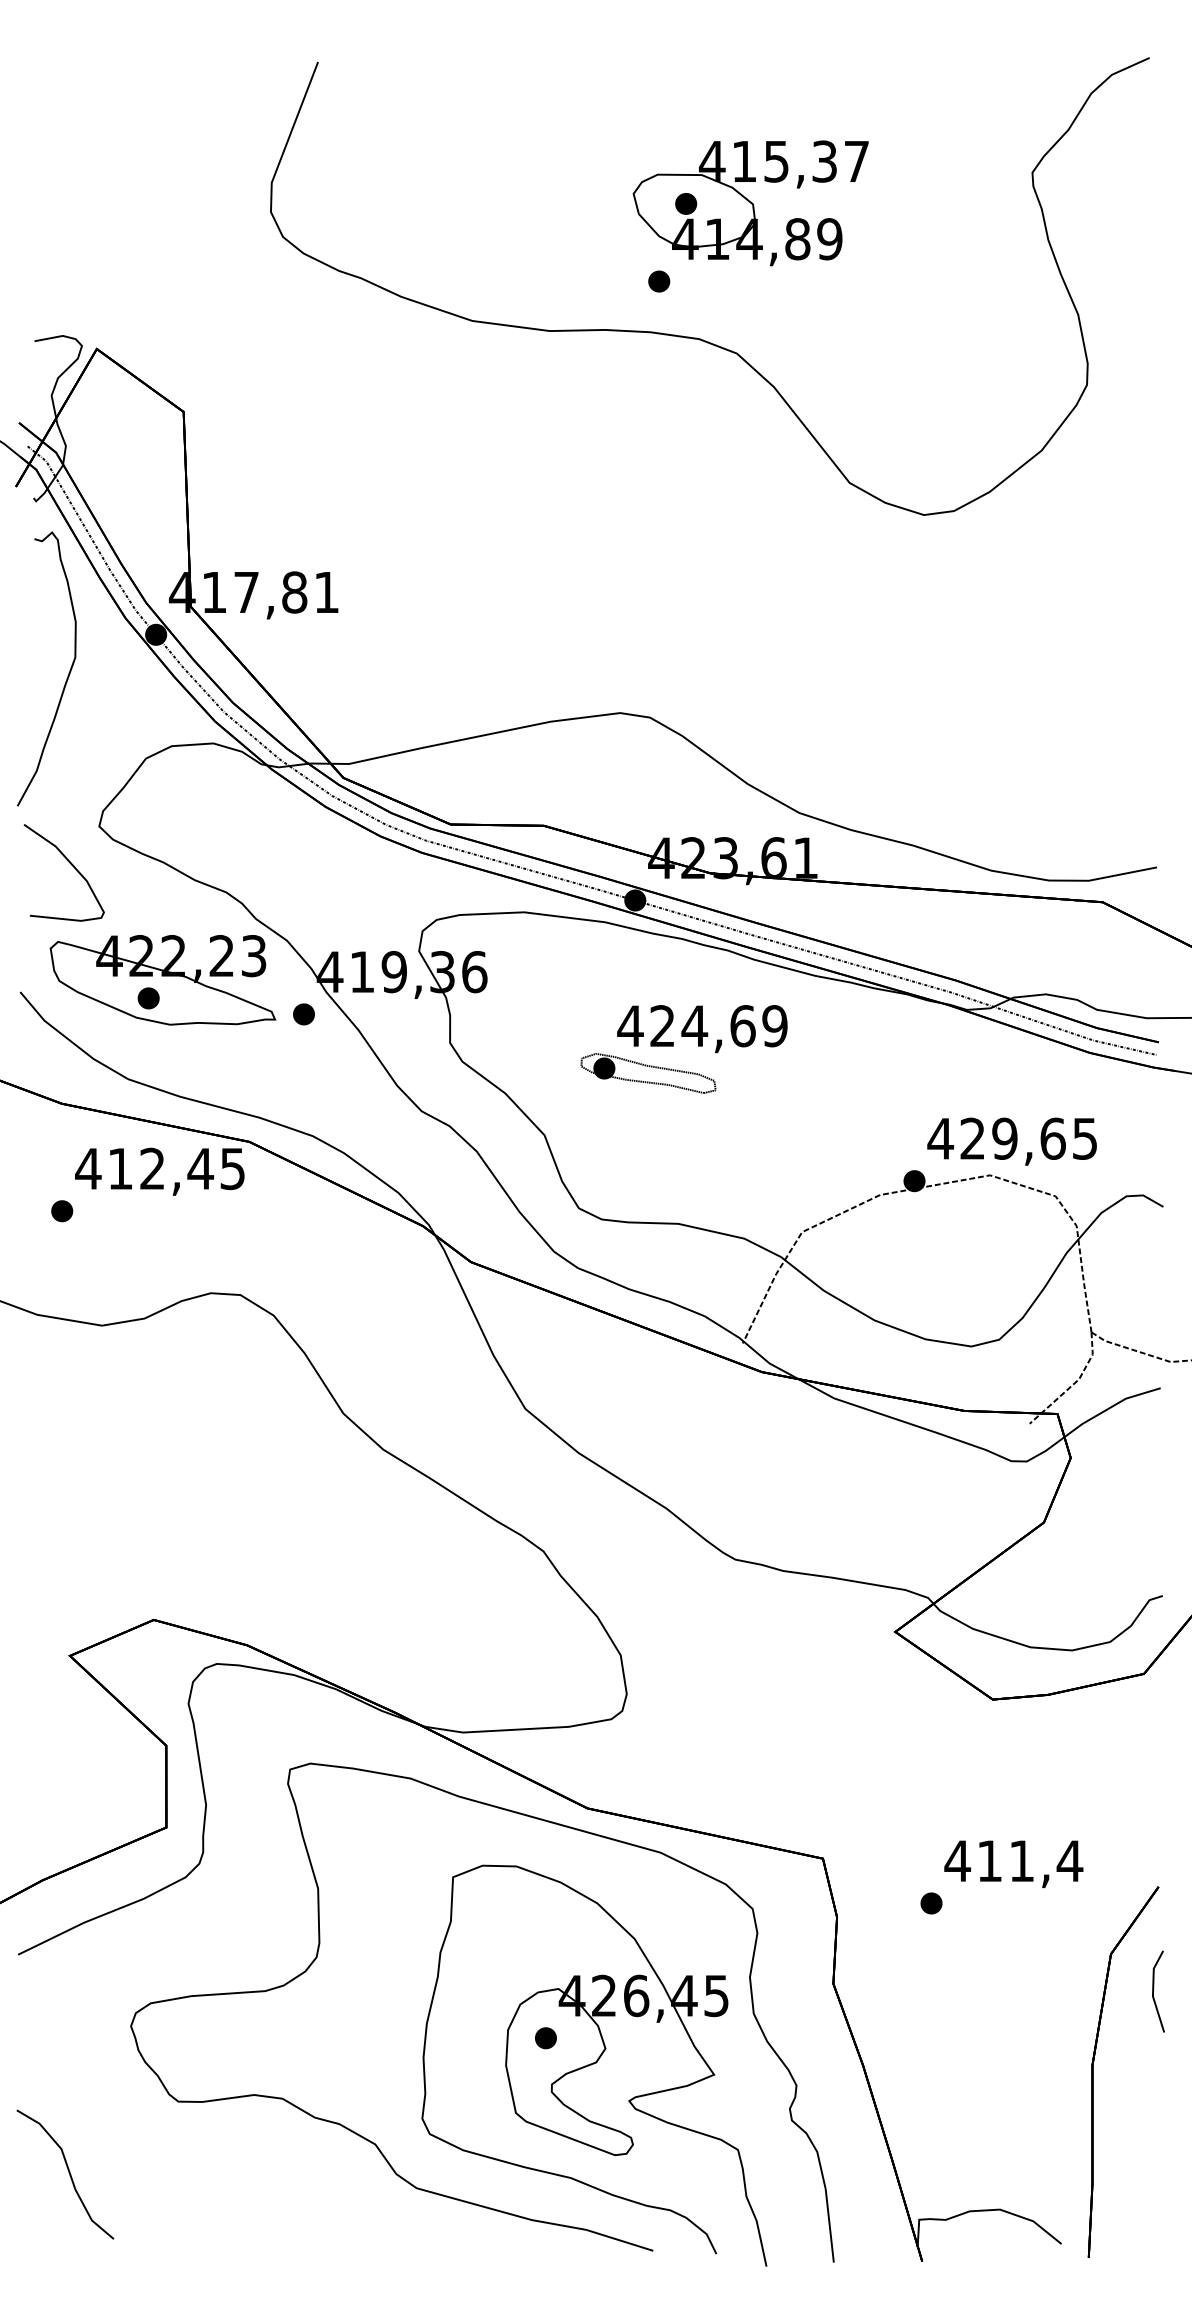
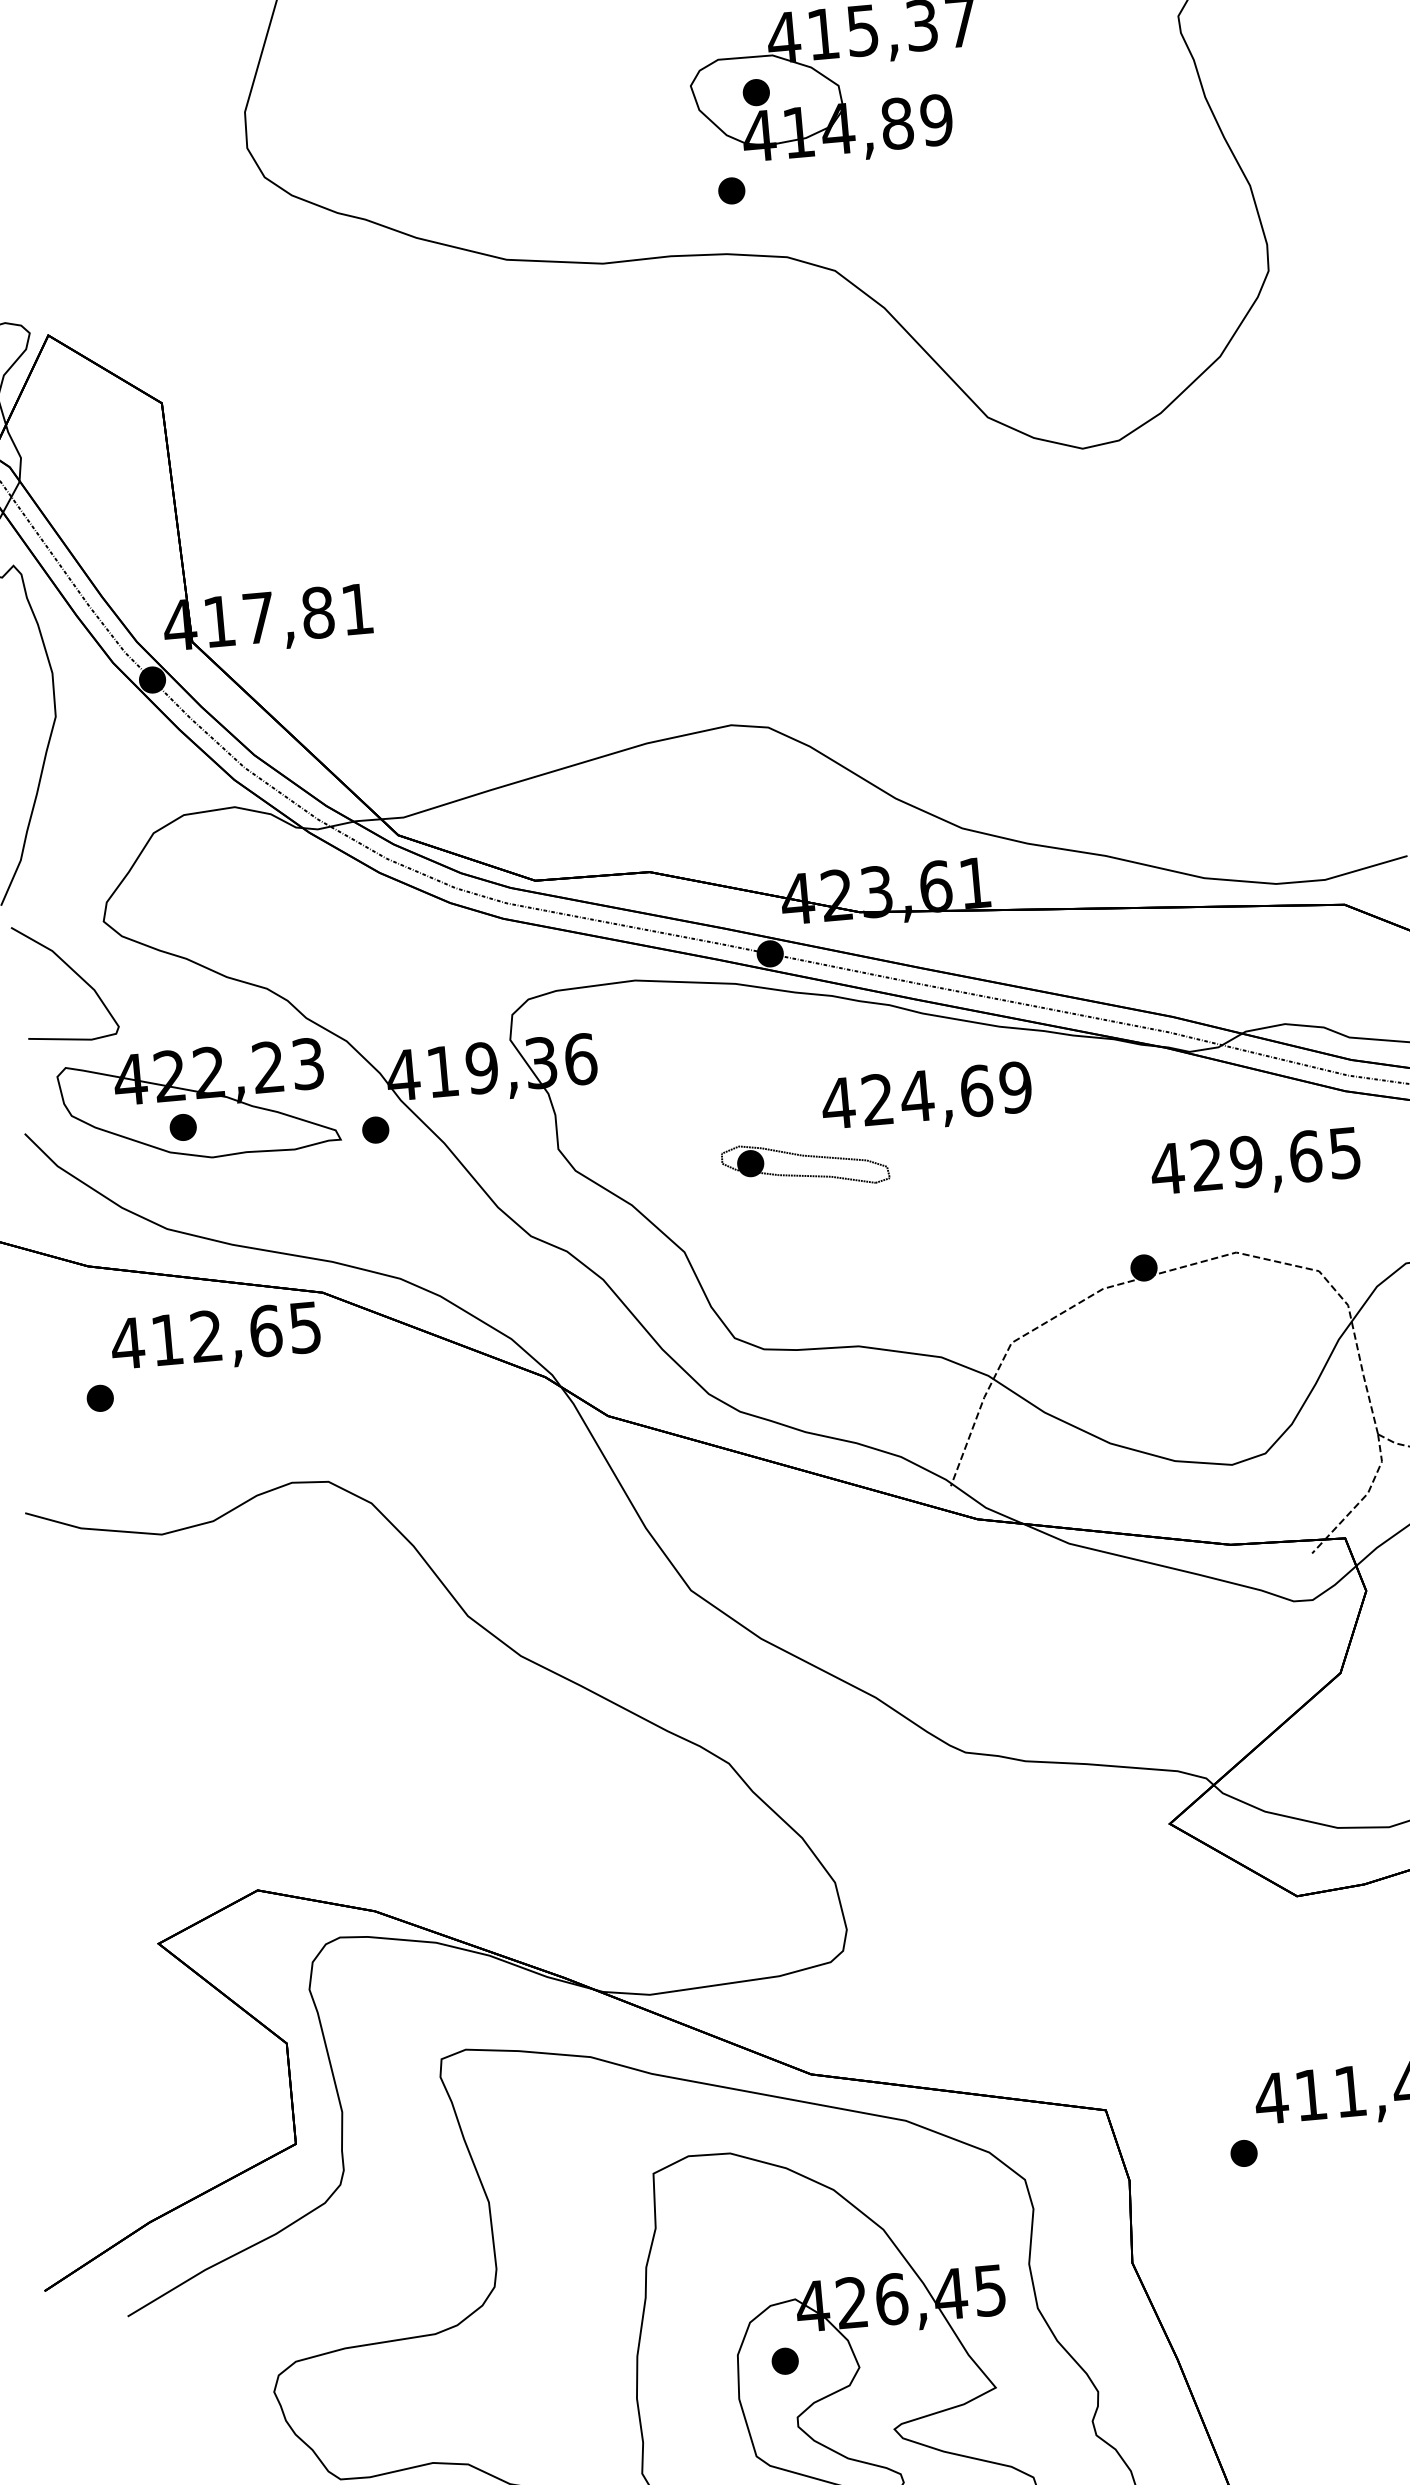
text: (702, 1029) -> (927, 1099), moved
text: (1011, 1141) -> (1254, 1164), moved
text: (200, 1168) -> (265, 1330), 412,45 -> 412,65

